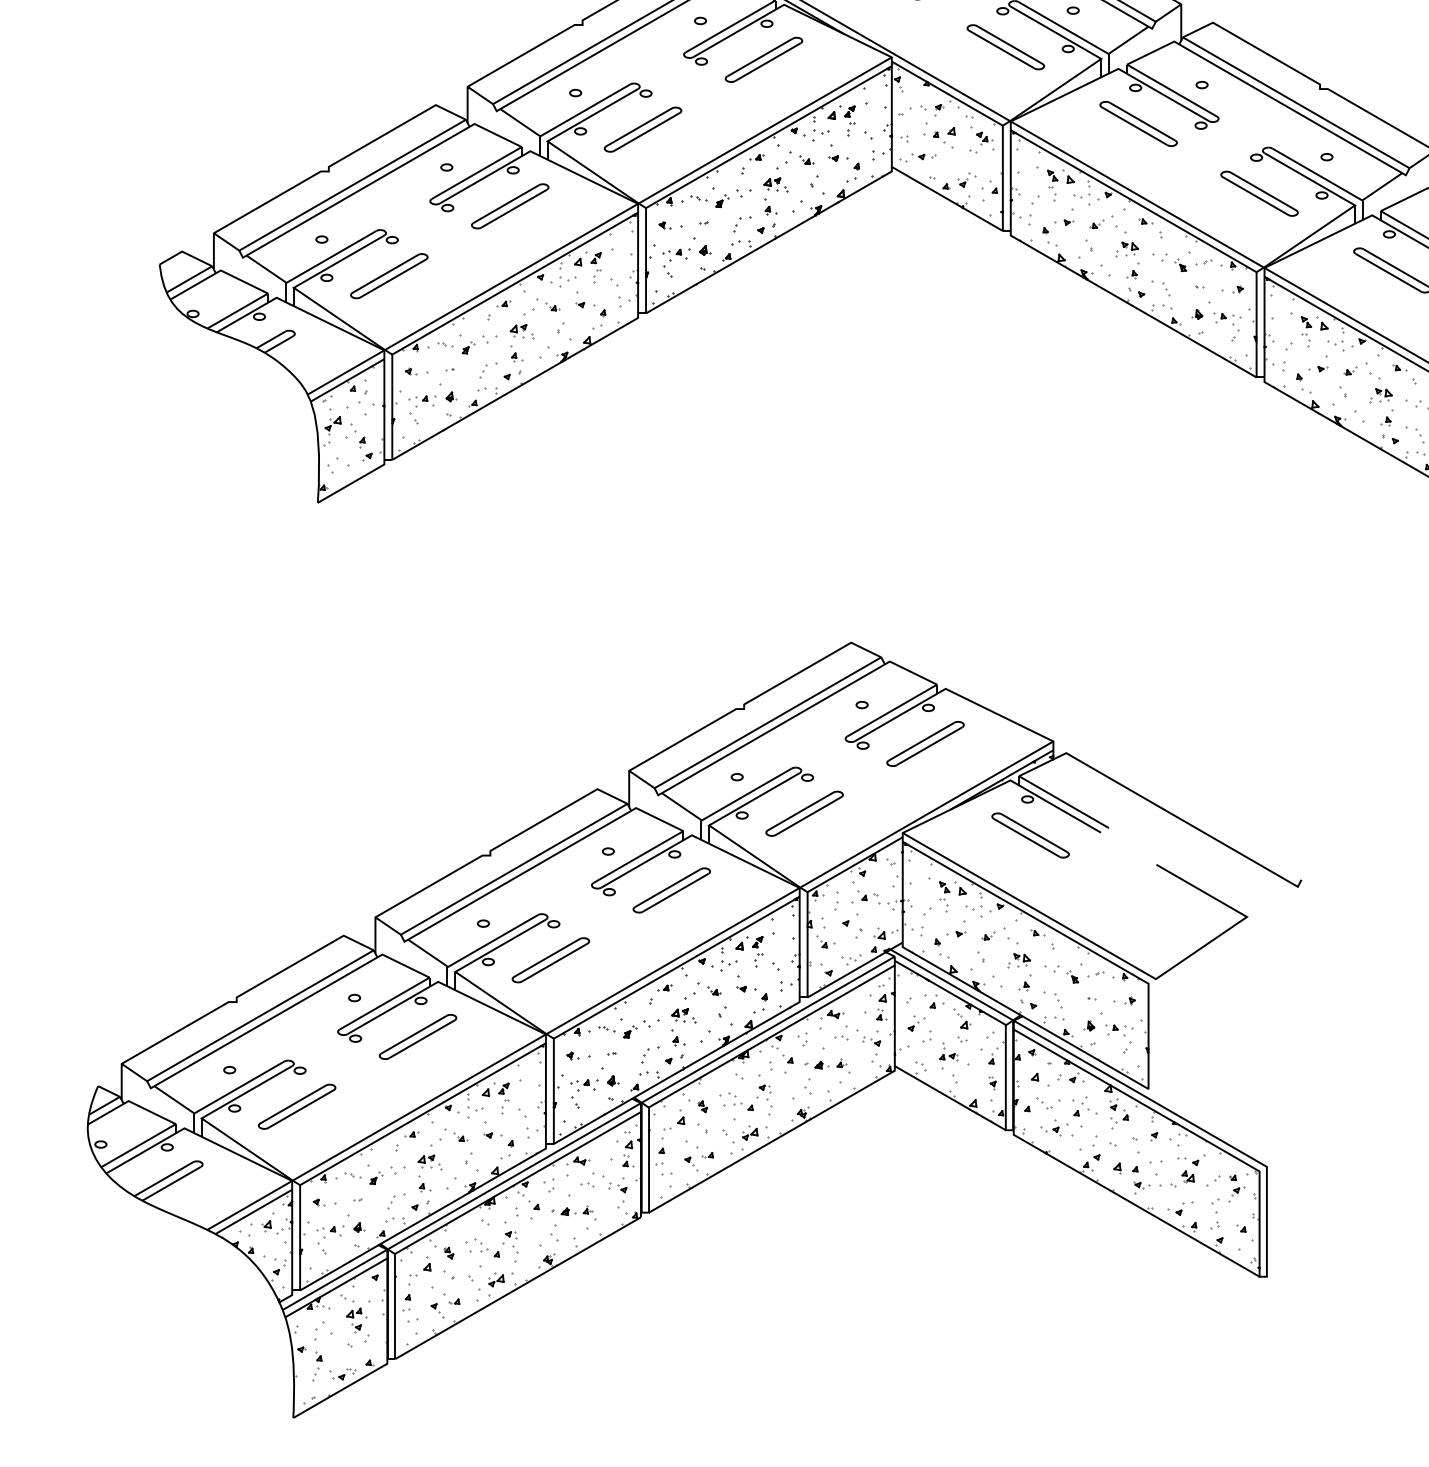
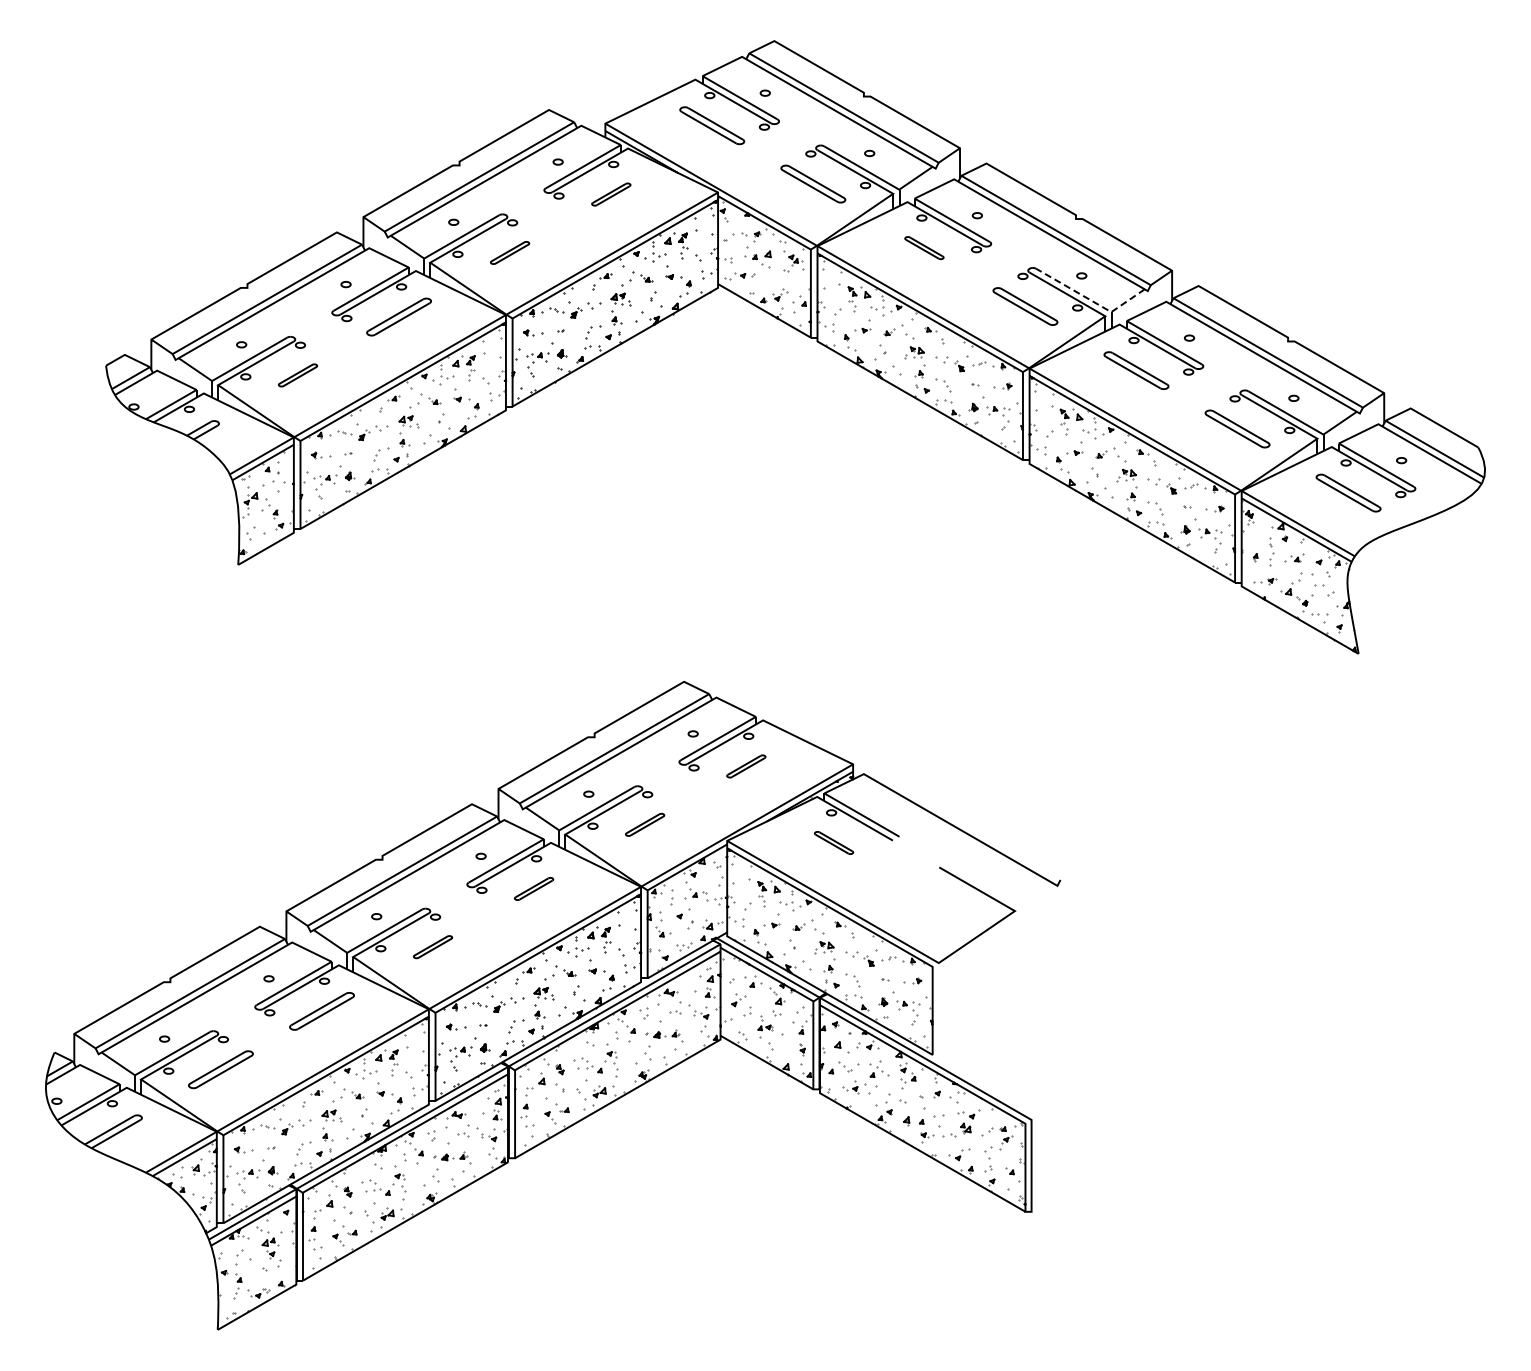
part: (764, 59) -> (611, 194), size x0.6
part: (1138, 123) -> (924, 247), size x0.6
part: (642, 129) -> (509, 252), size x0.6
line: (1338, 186) -> (1091, 300), solid -> dashed
part: (388, 276) -> (297, 375), size x0.6
part: (925, 744) -> (746, 766), size x0.6
part: (803, 813) -> (644, 824), size x0.6
part: (1029, 834) -> (833, 842), size x0.6
part: (671, 889) -> (533, 888), size x0.6
part: (550, 959) -> (432, 946), size x0.6

